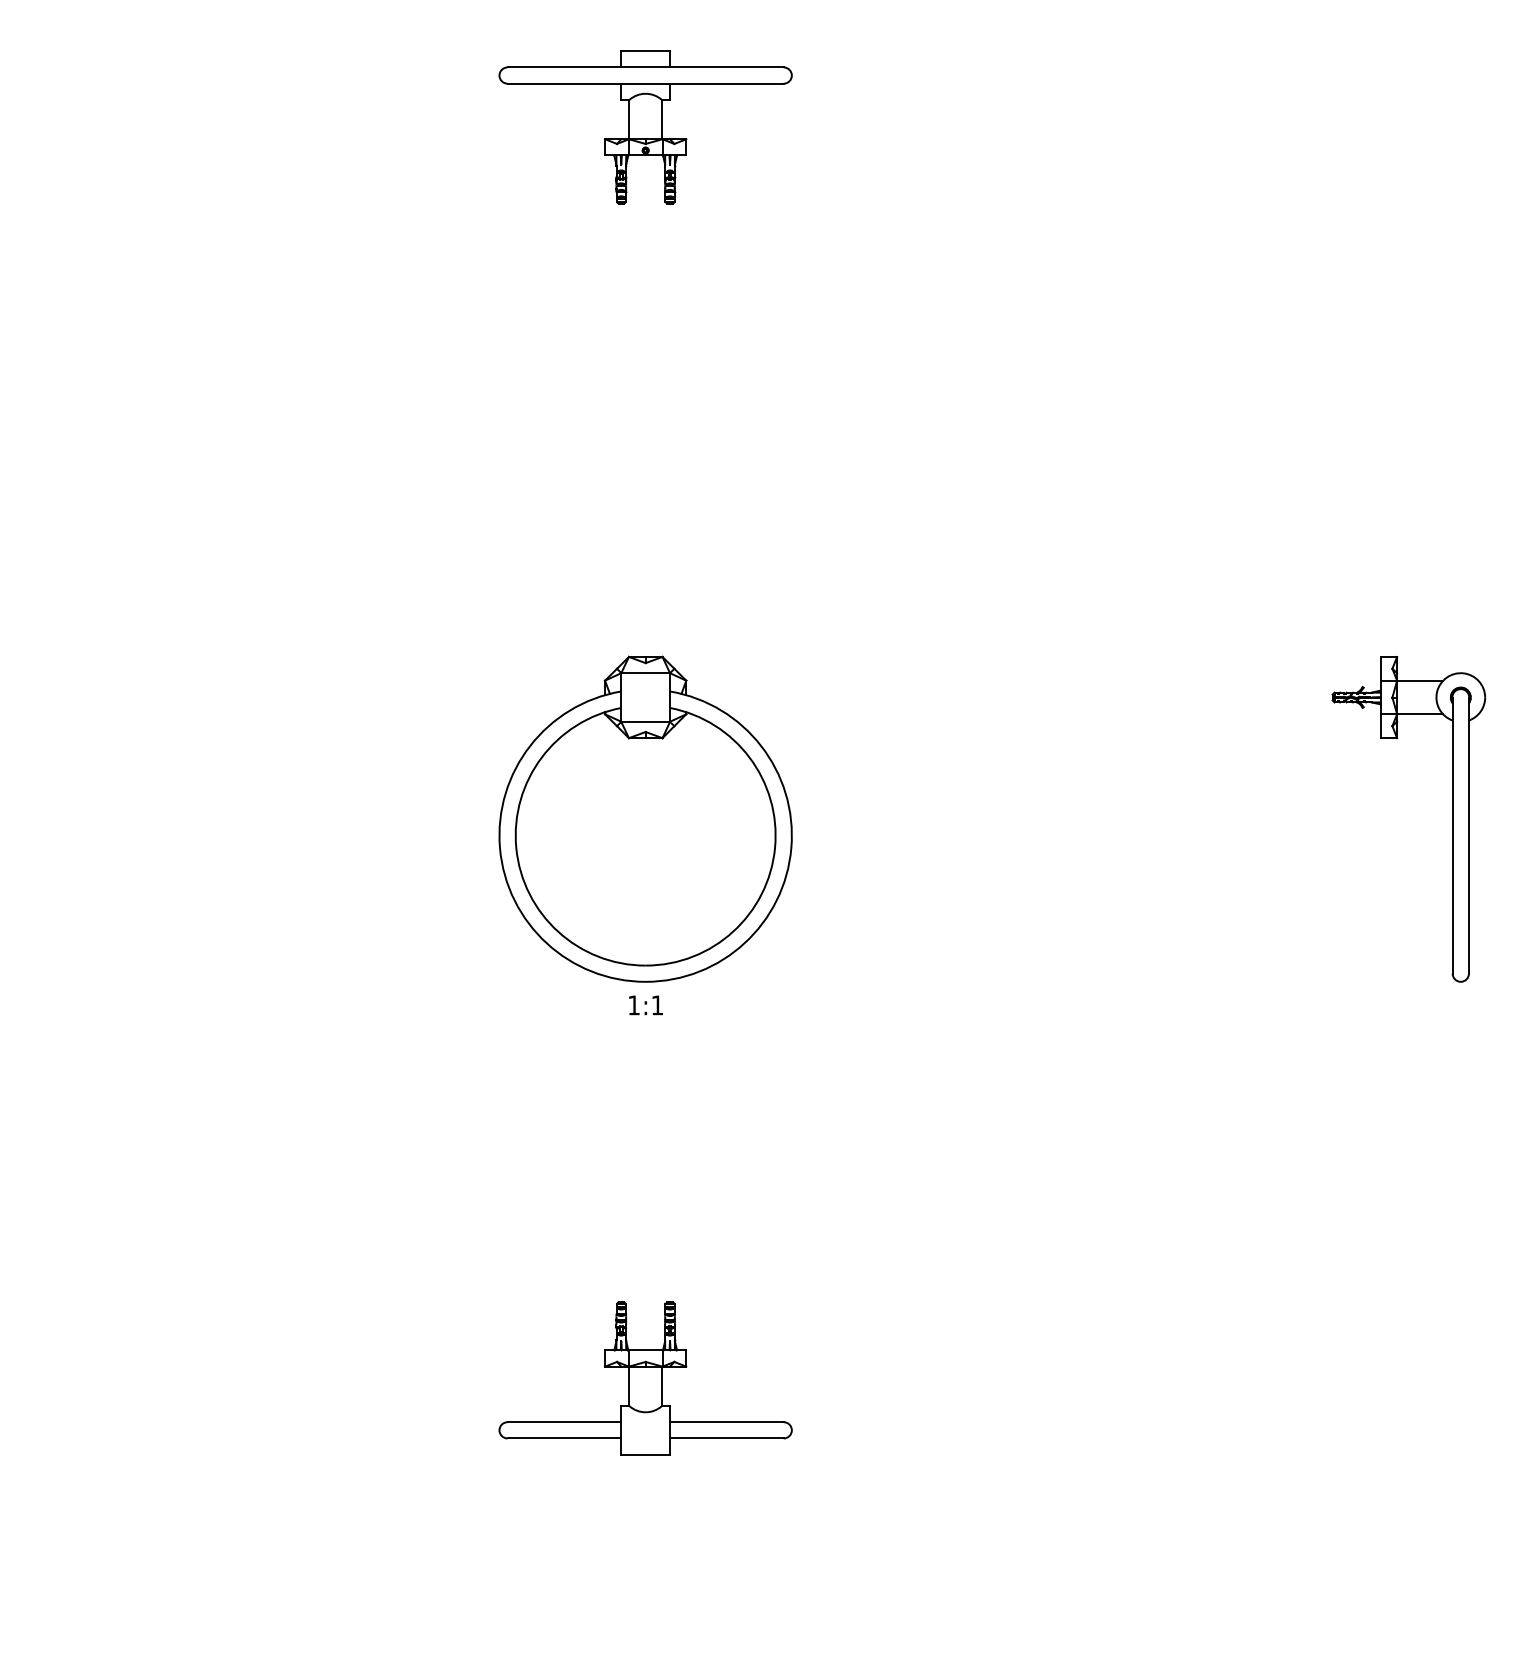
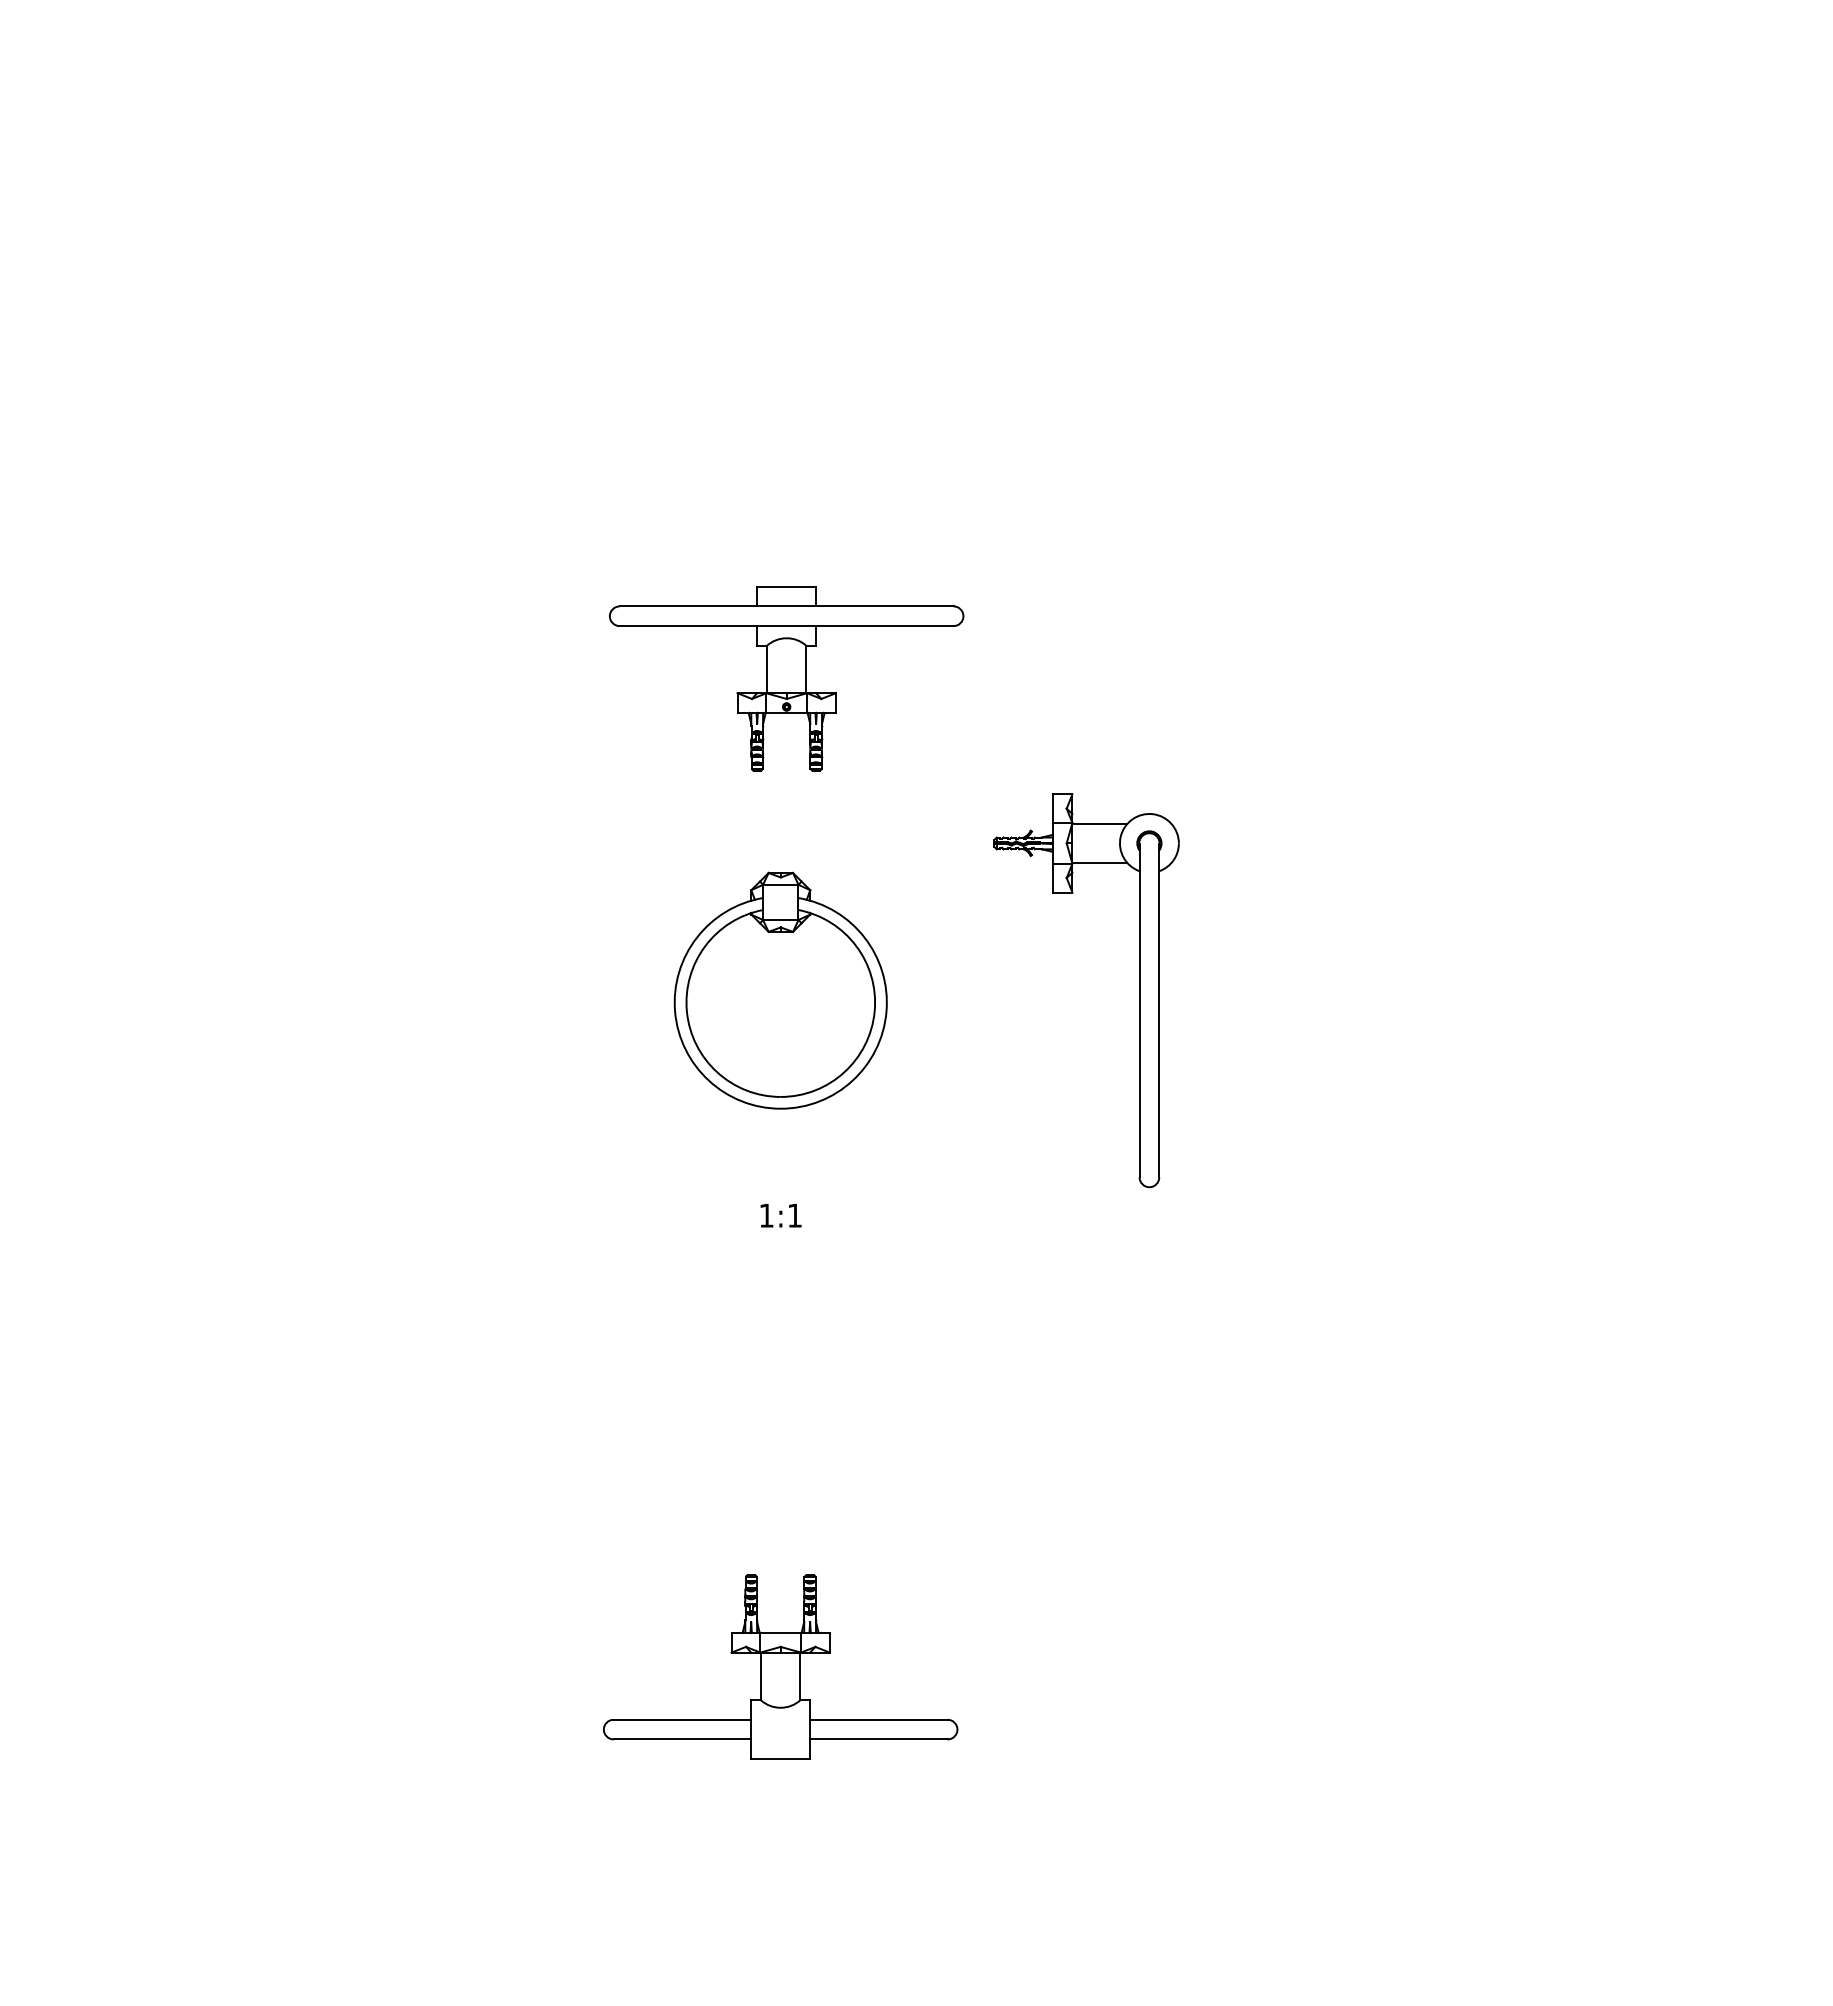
part: (645, 127) -> (786, 678), moved
part: (645, 819) -> (780, 990), size x0.6
part: (1452, 819) -> (1139, 990), moved

